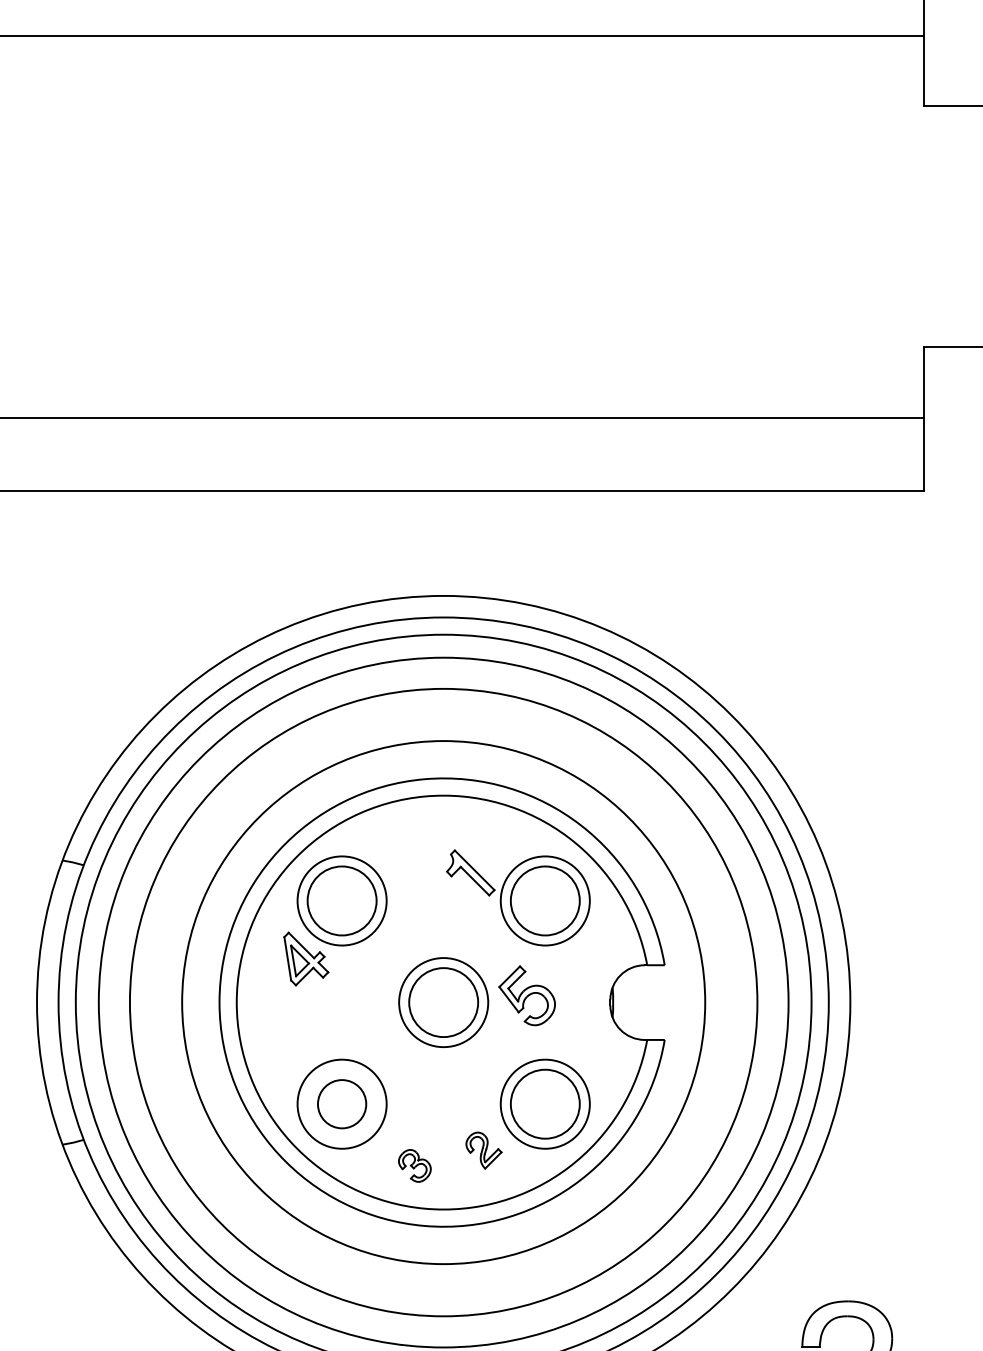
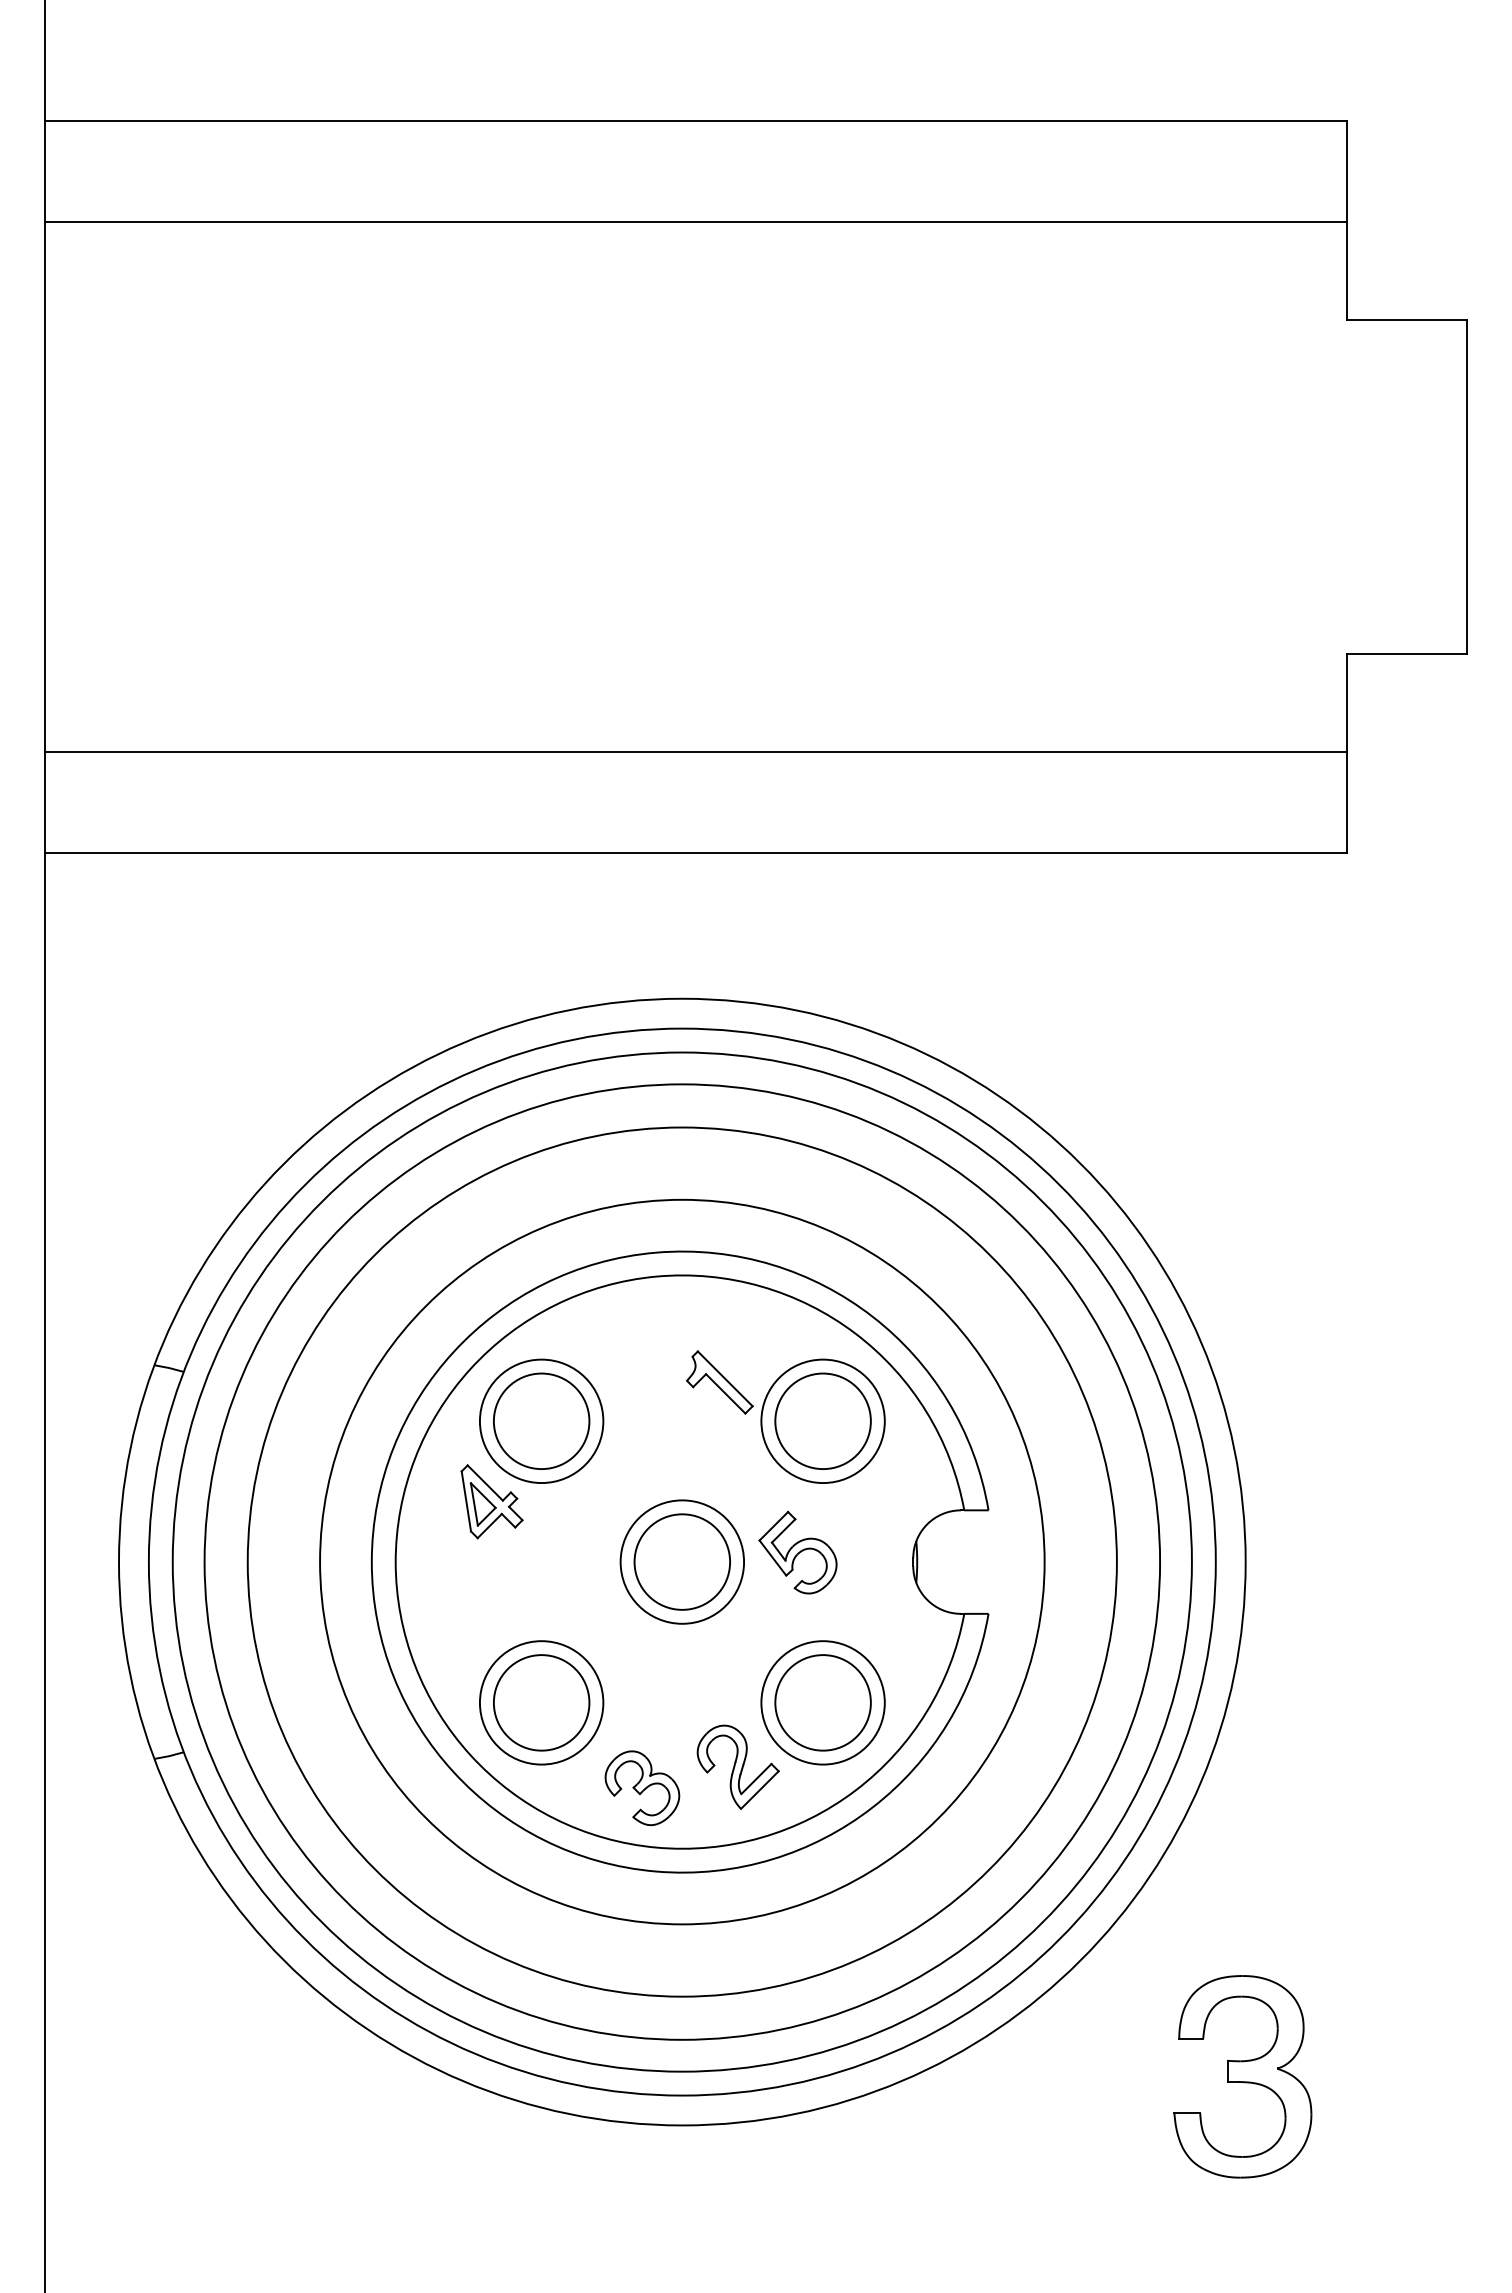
circle: (342, 1103) -> (541, 1702), size x1.43
part: (483, 1150) -> (737, 1766), size x1.67
part: (414, 1166) -> (642, 1788), size x1.67

